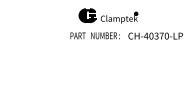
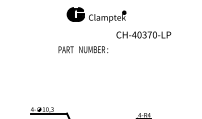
text: (95, 35) -> (83, 49), moved

